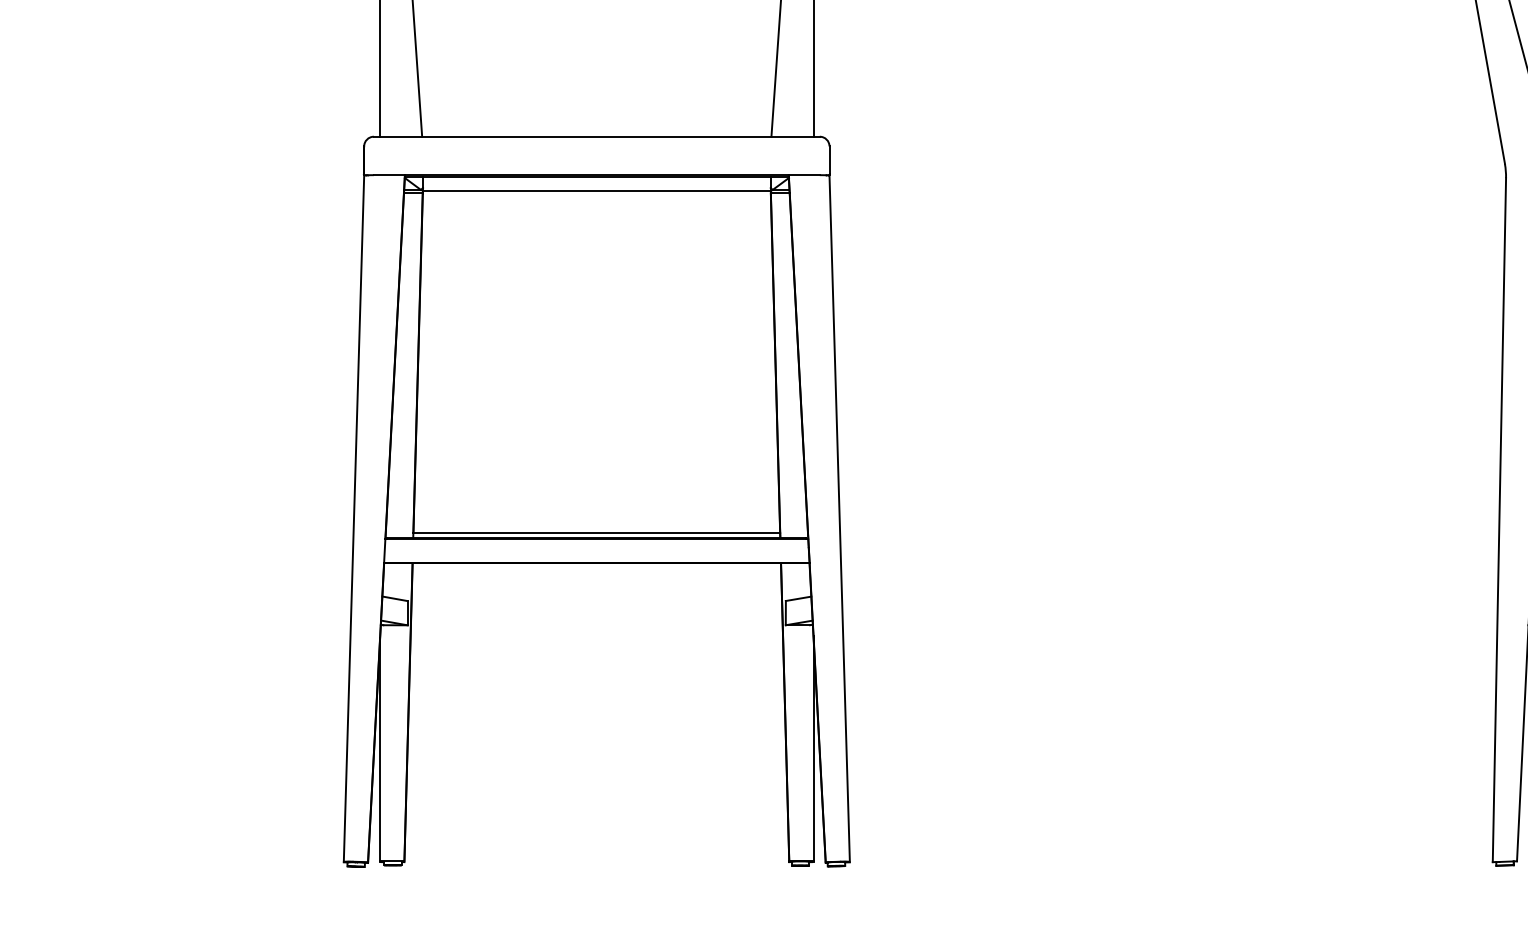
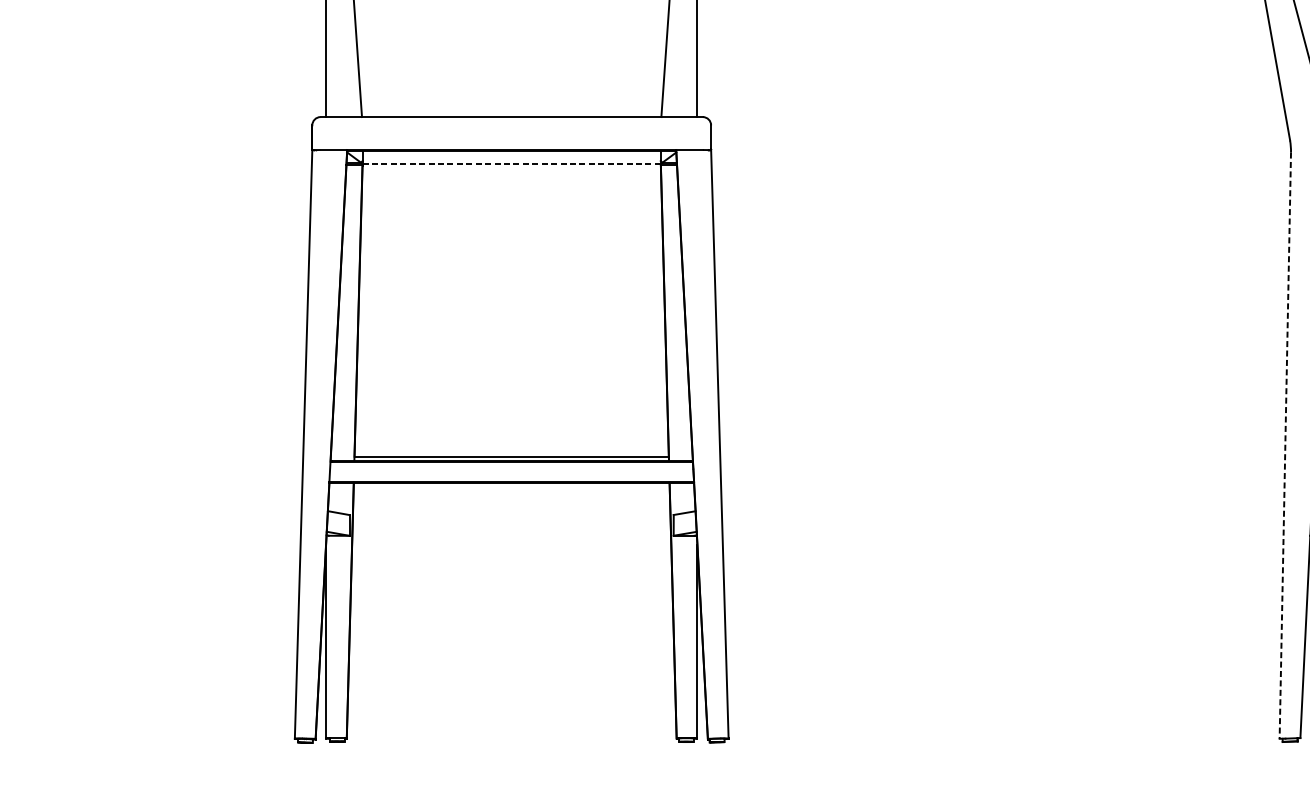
line: (596, 191) -> (511, 164), solid -> dashed
line: (1499, 520) -> (1285, 445), solid -> dashed

